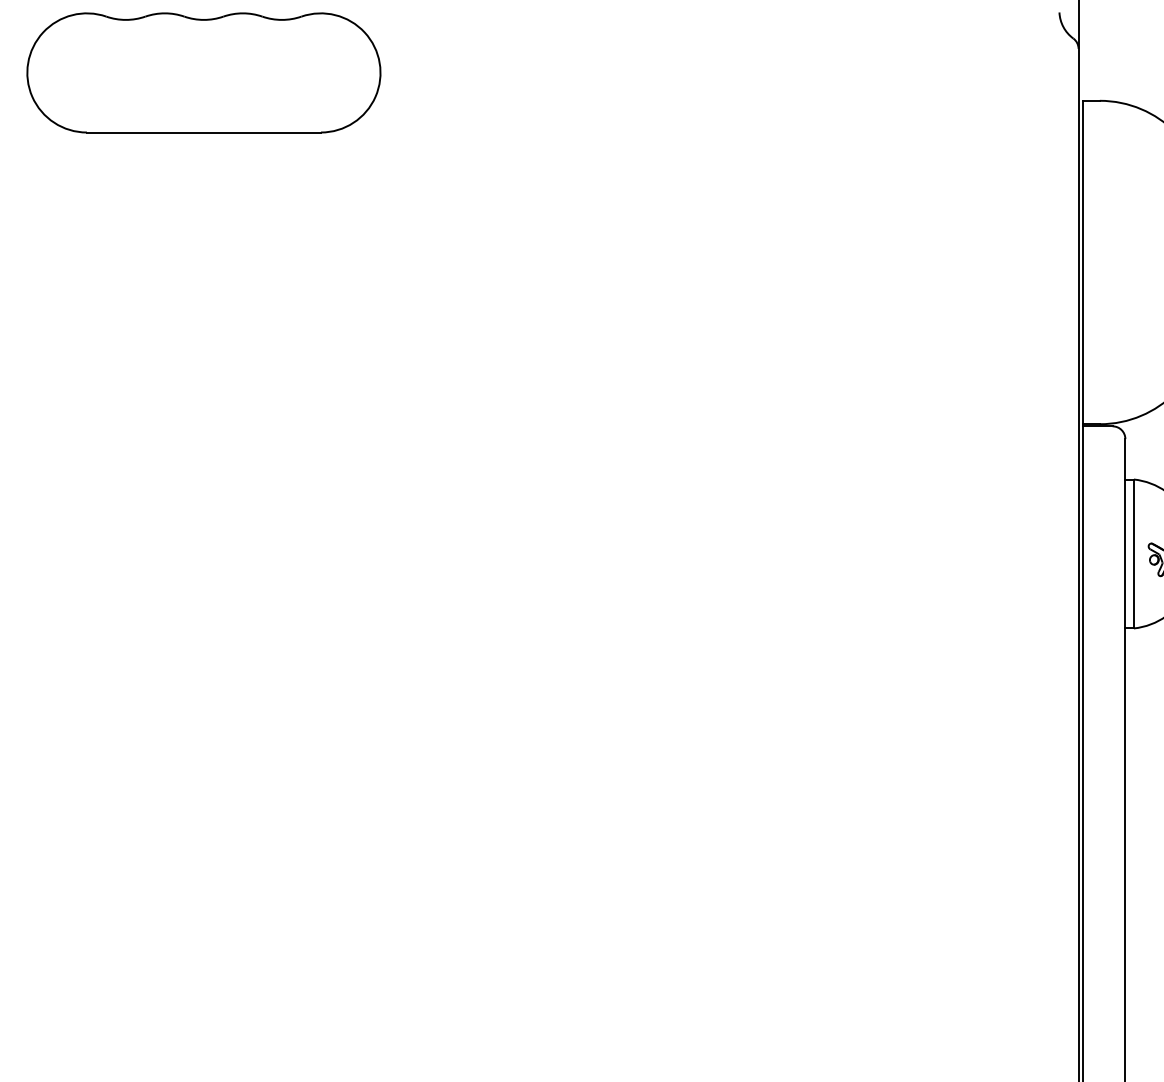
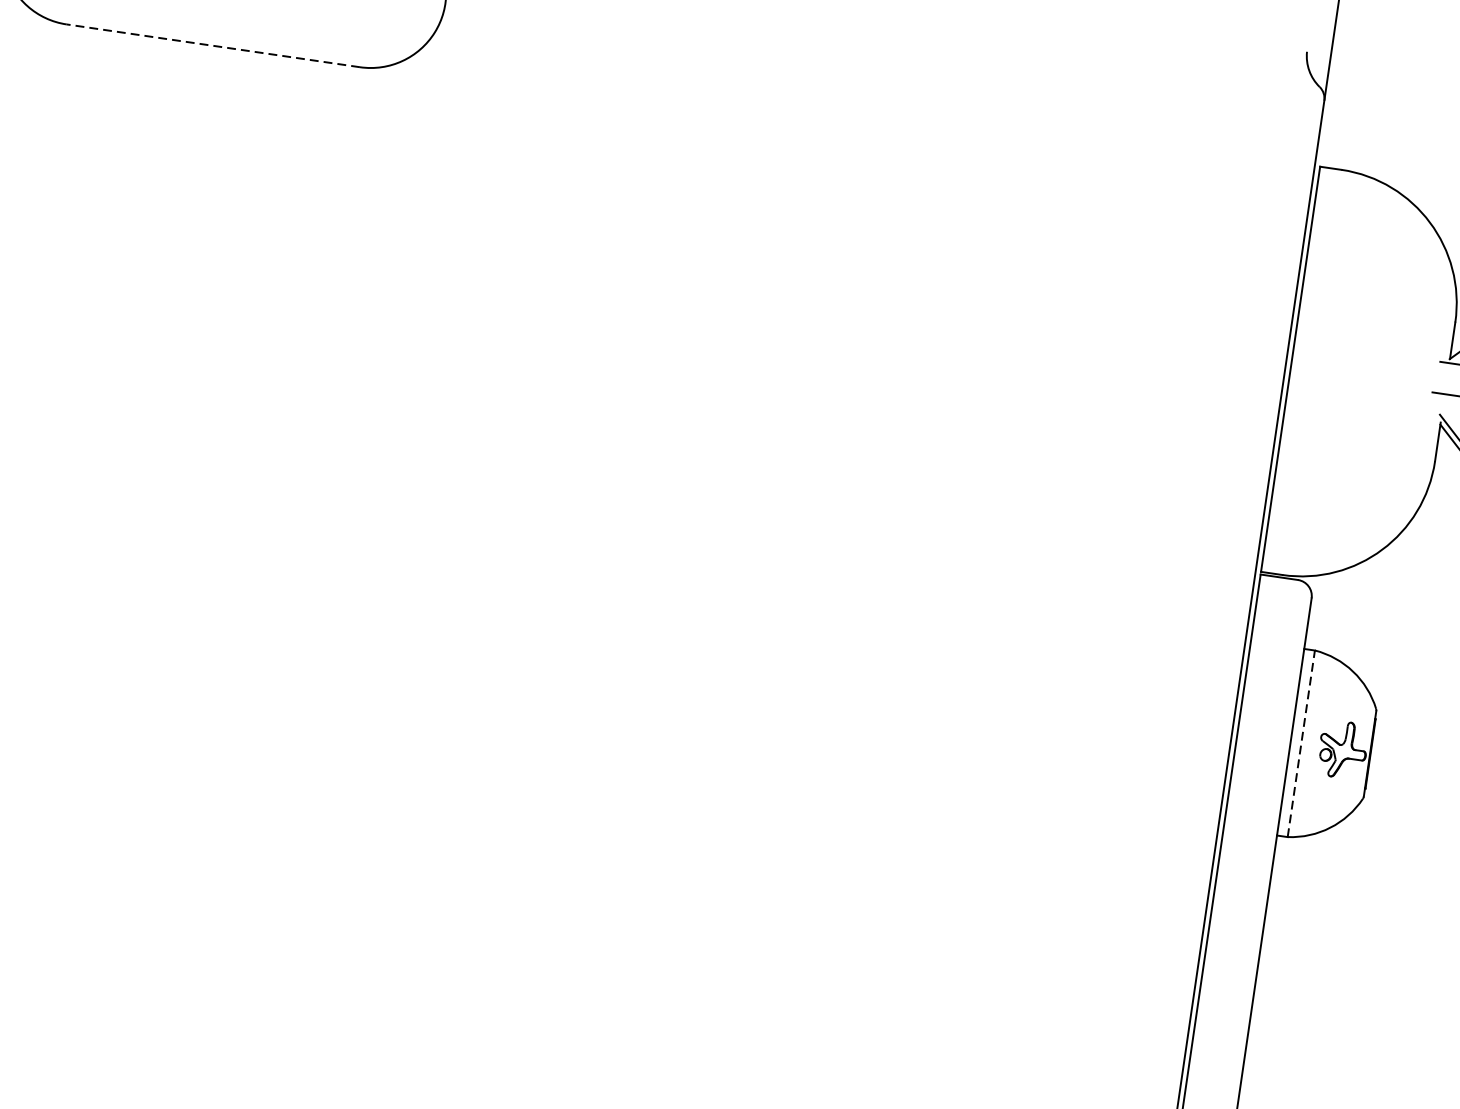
line: (203, 132) -> (212, 45), solid -> dashed
line: (1133, 553) -> (1300, 743), solid -> dashed

